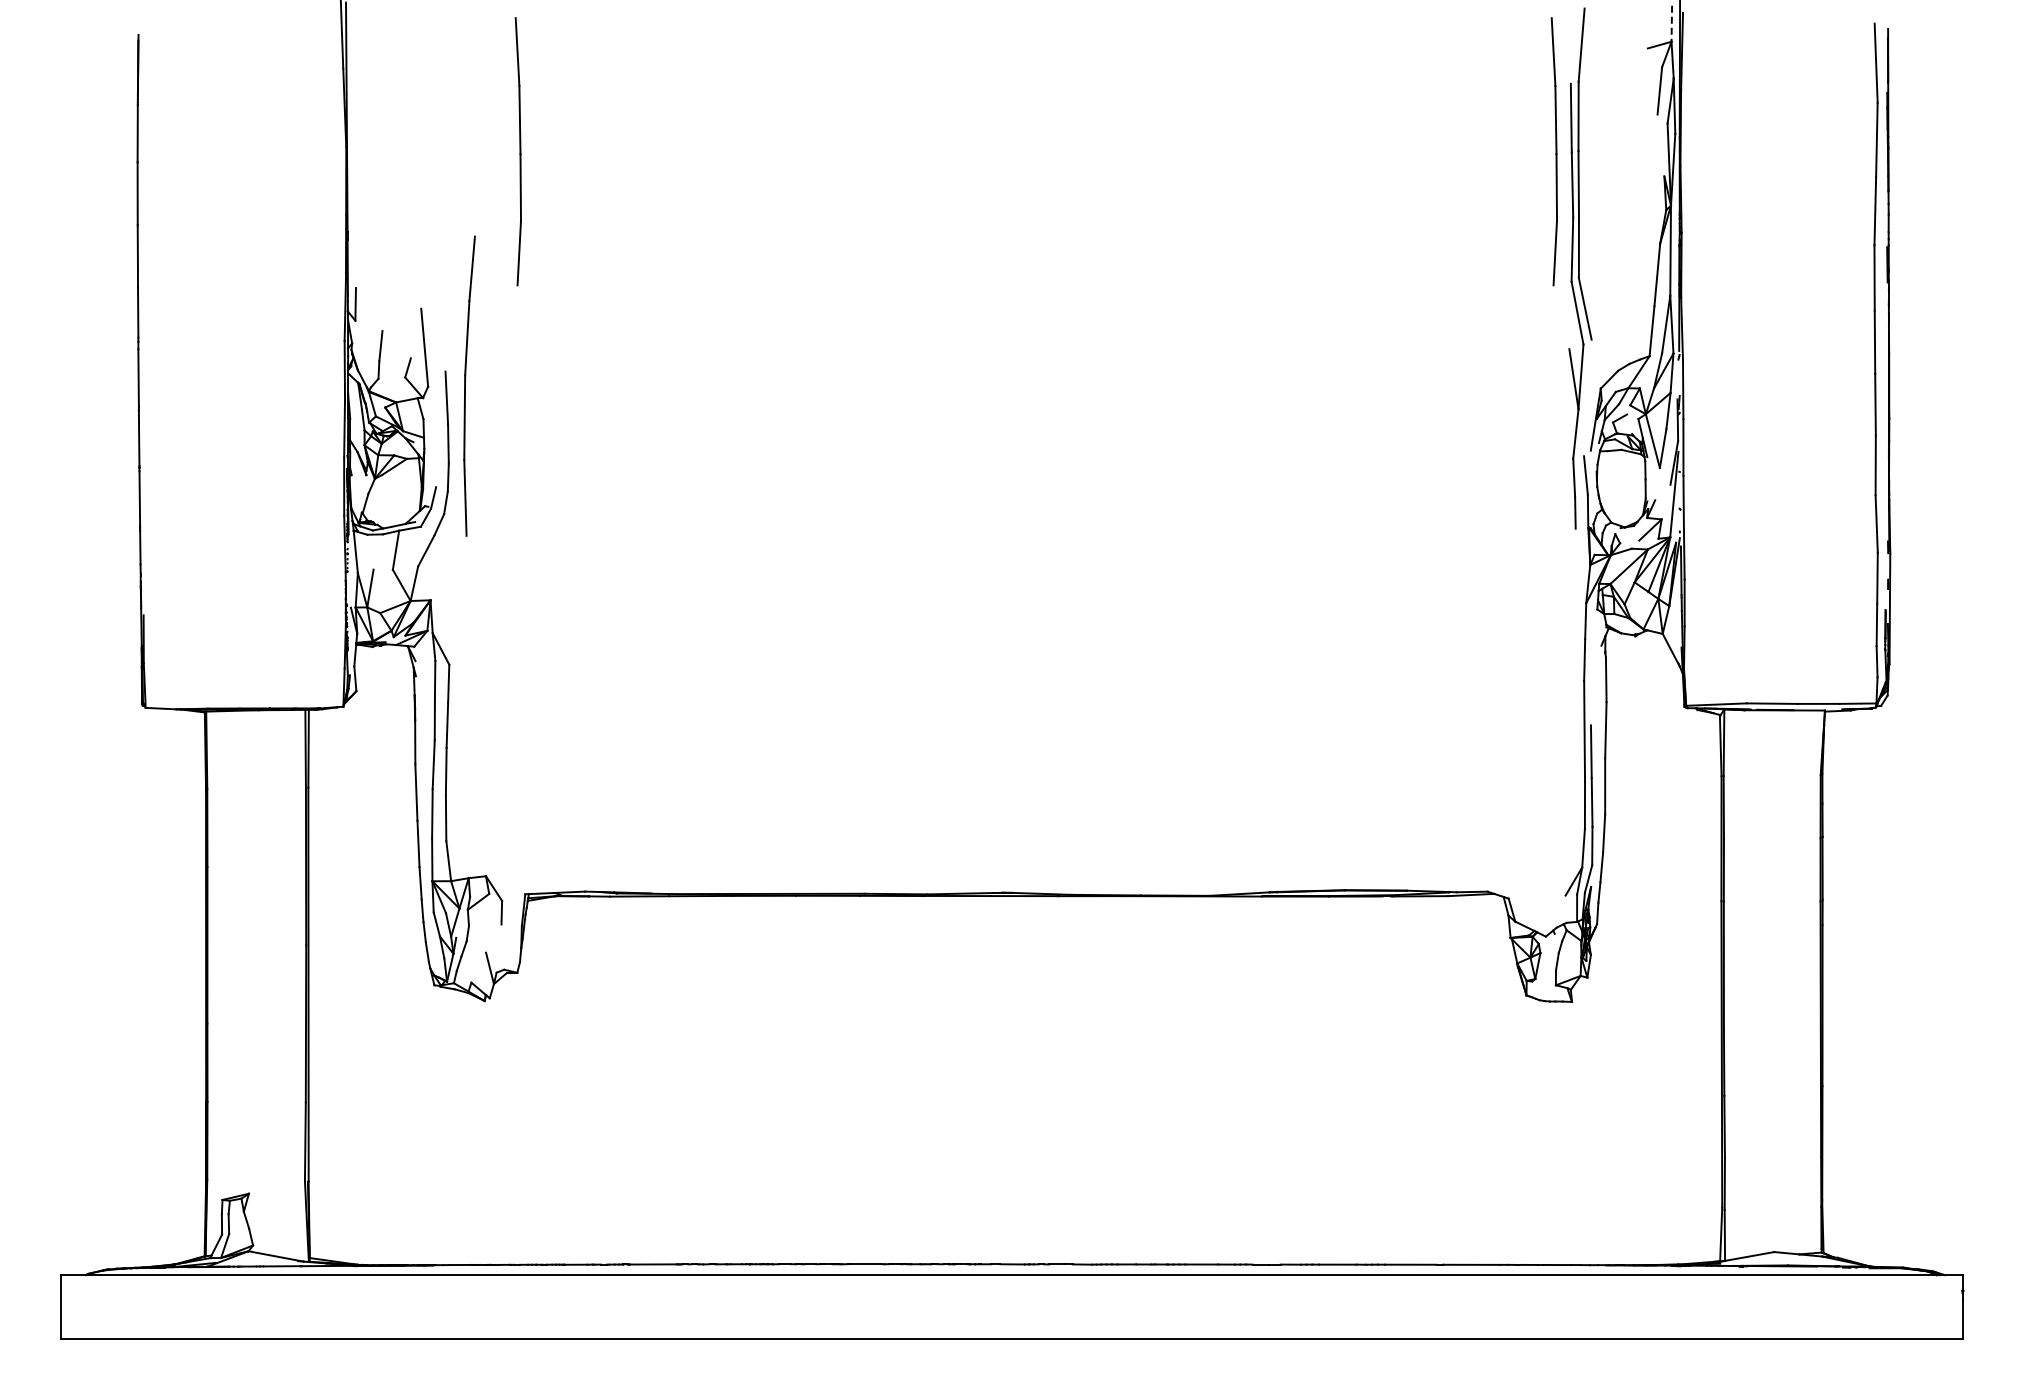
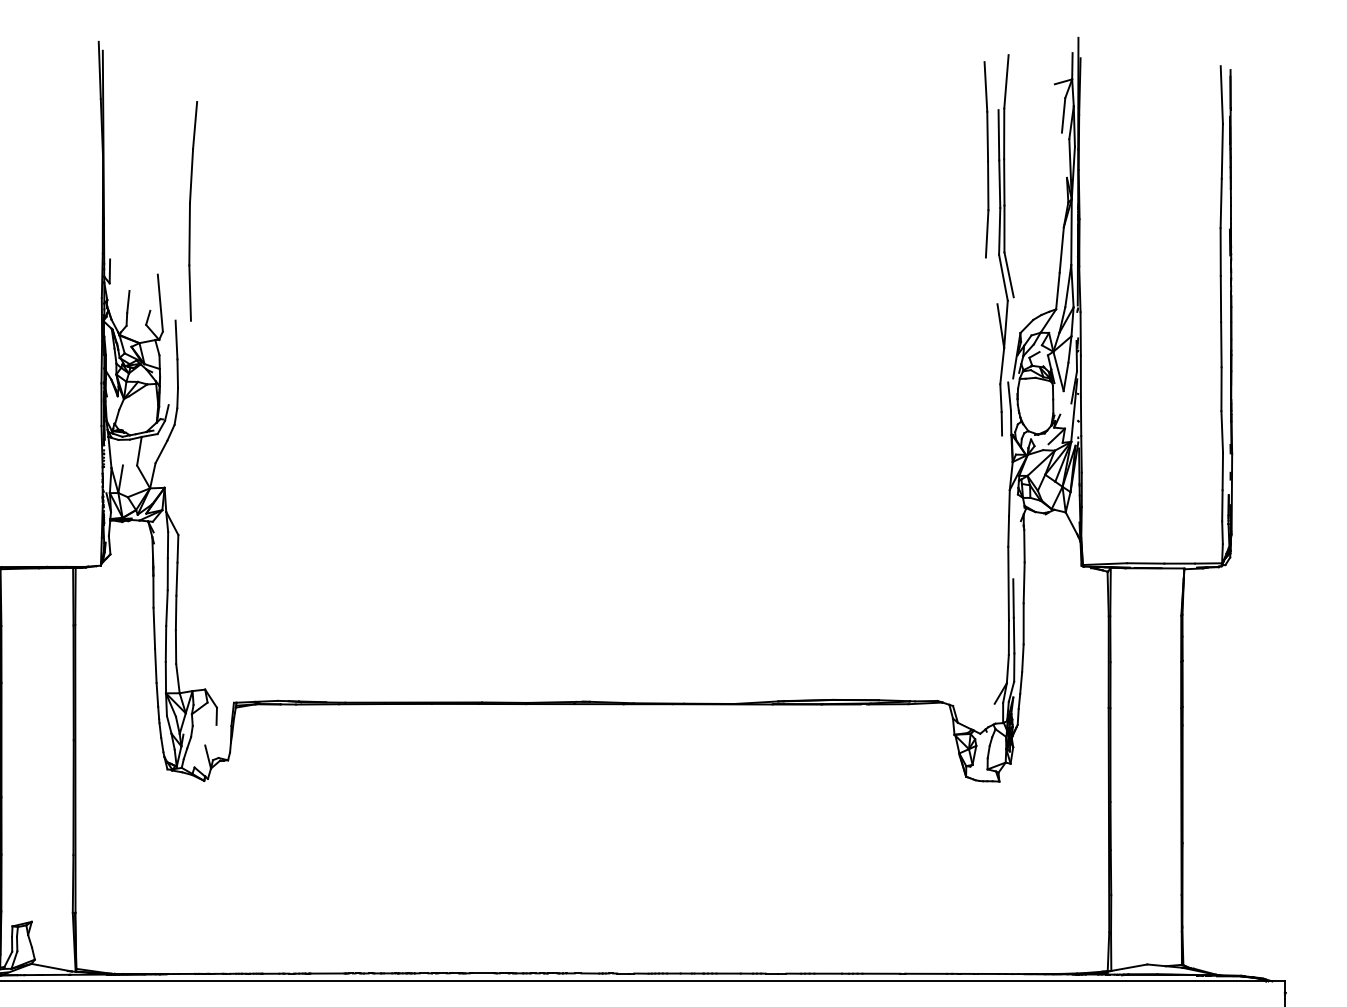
line: (1671, 24) -> (1072, 66), dashed -> solid
part: (517, 151) -> (228, 159), removed
part: (469, 385) -> (193, 210), moved

